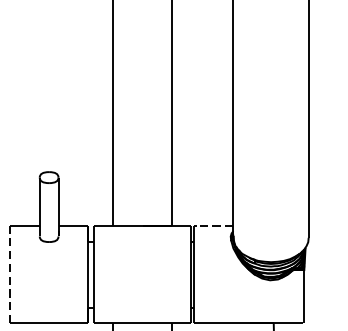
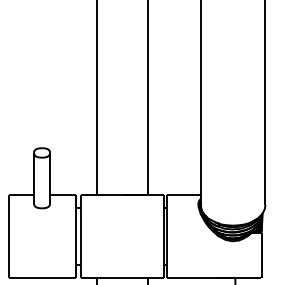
line: (215, 225) -> (185, 194), dashed -> solid
line: (10, 274) -> (8, 236), dashed -> solid

